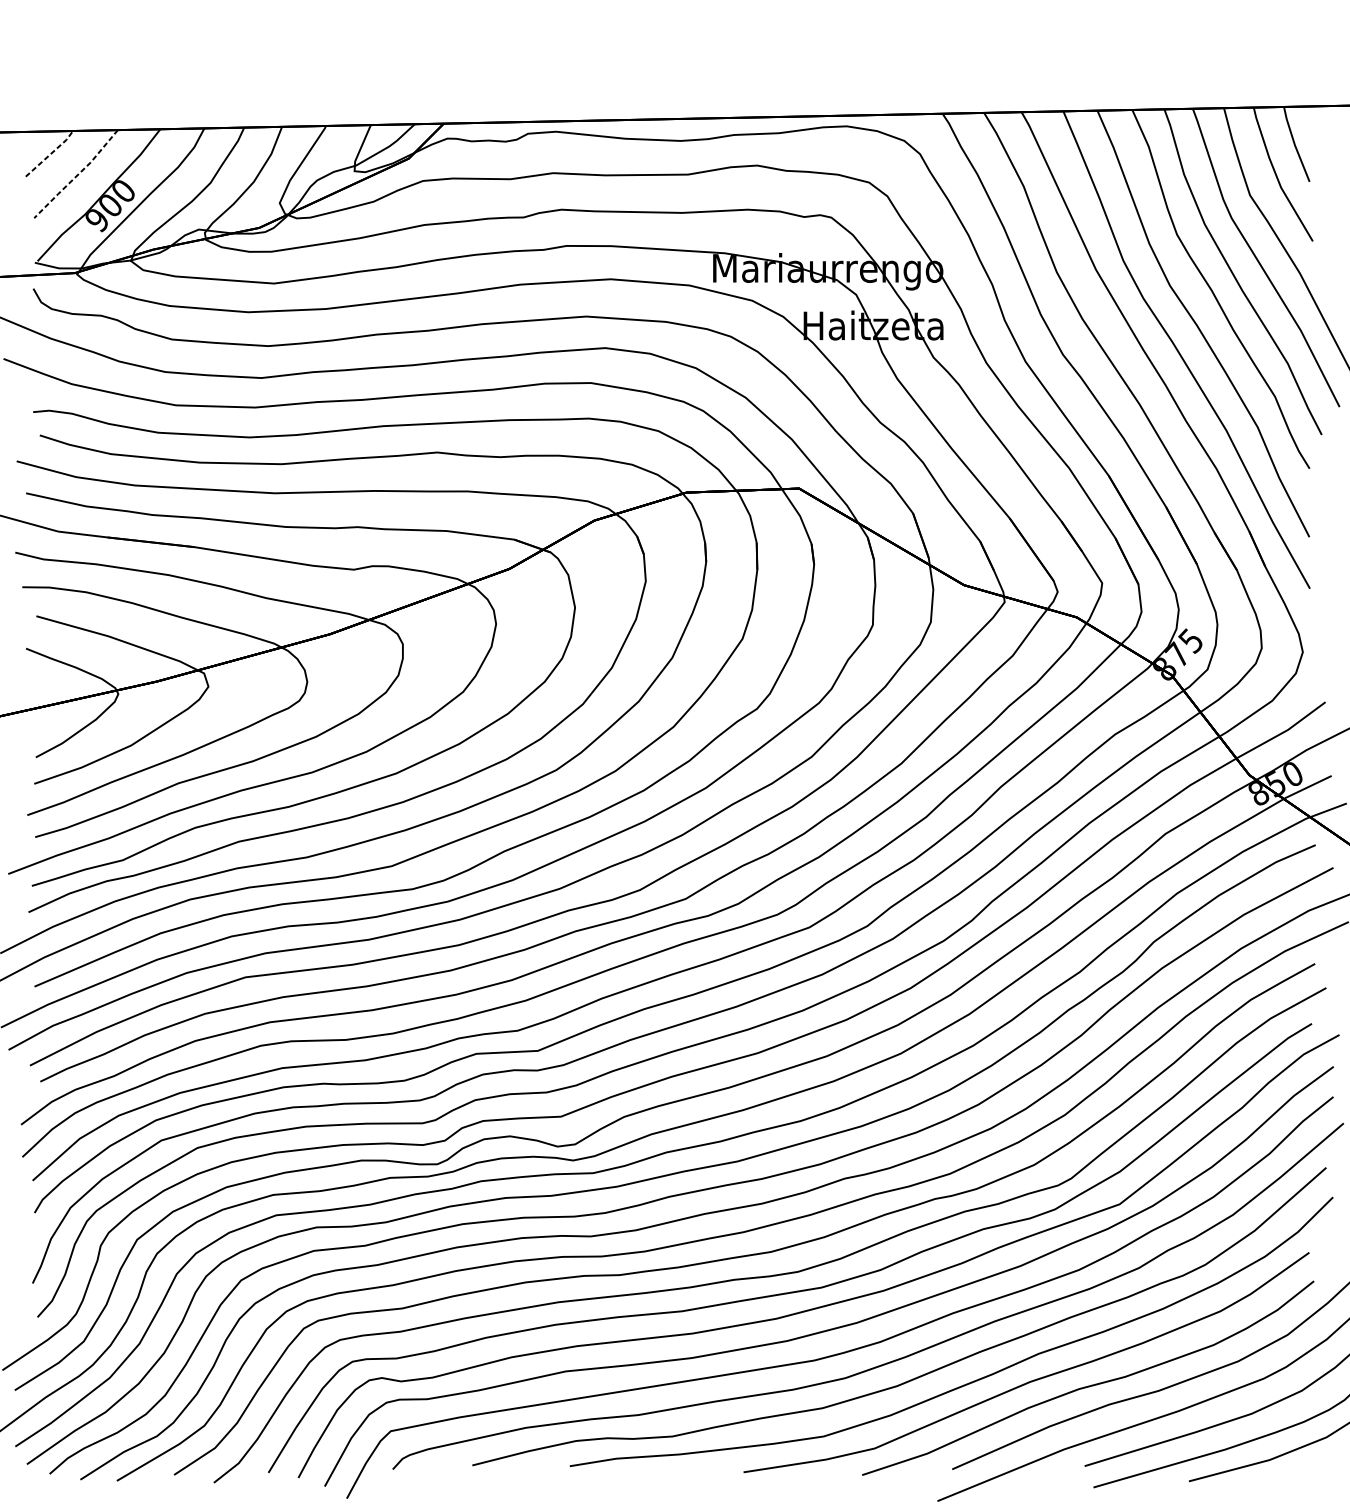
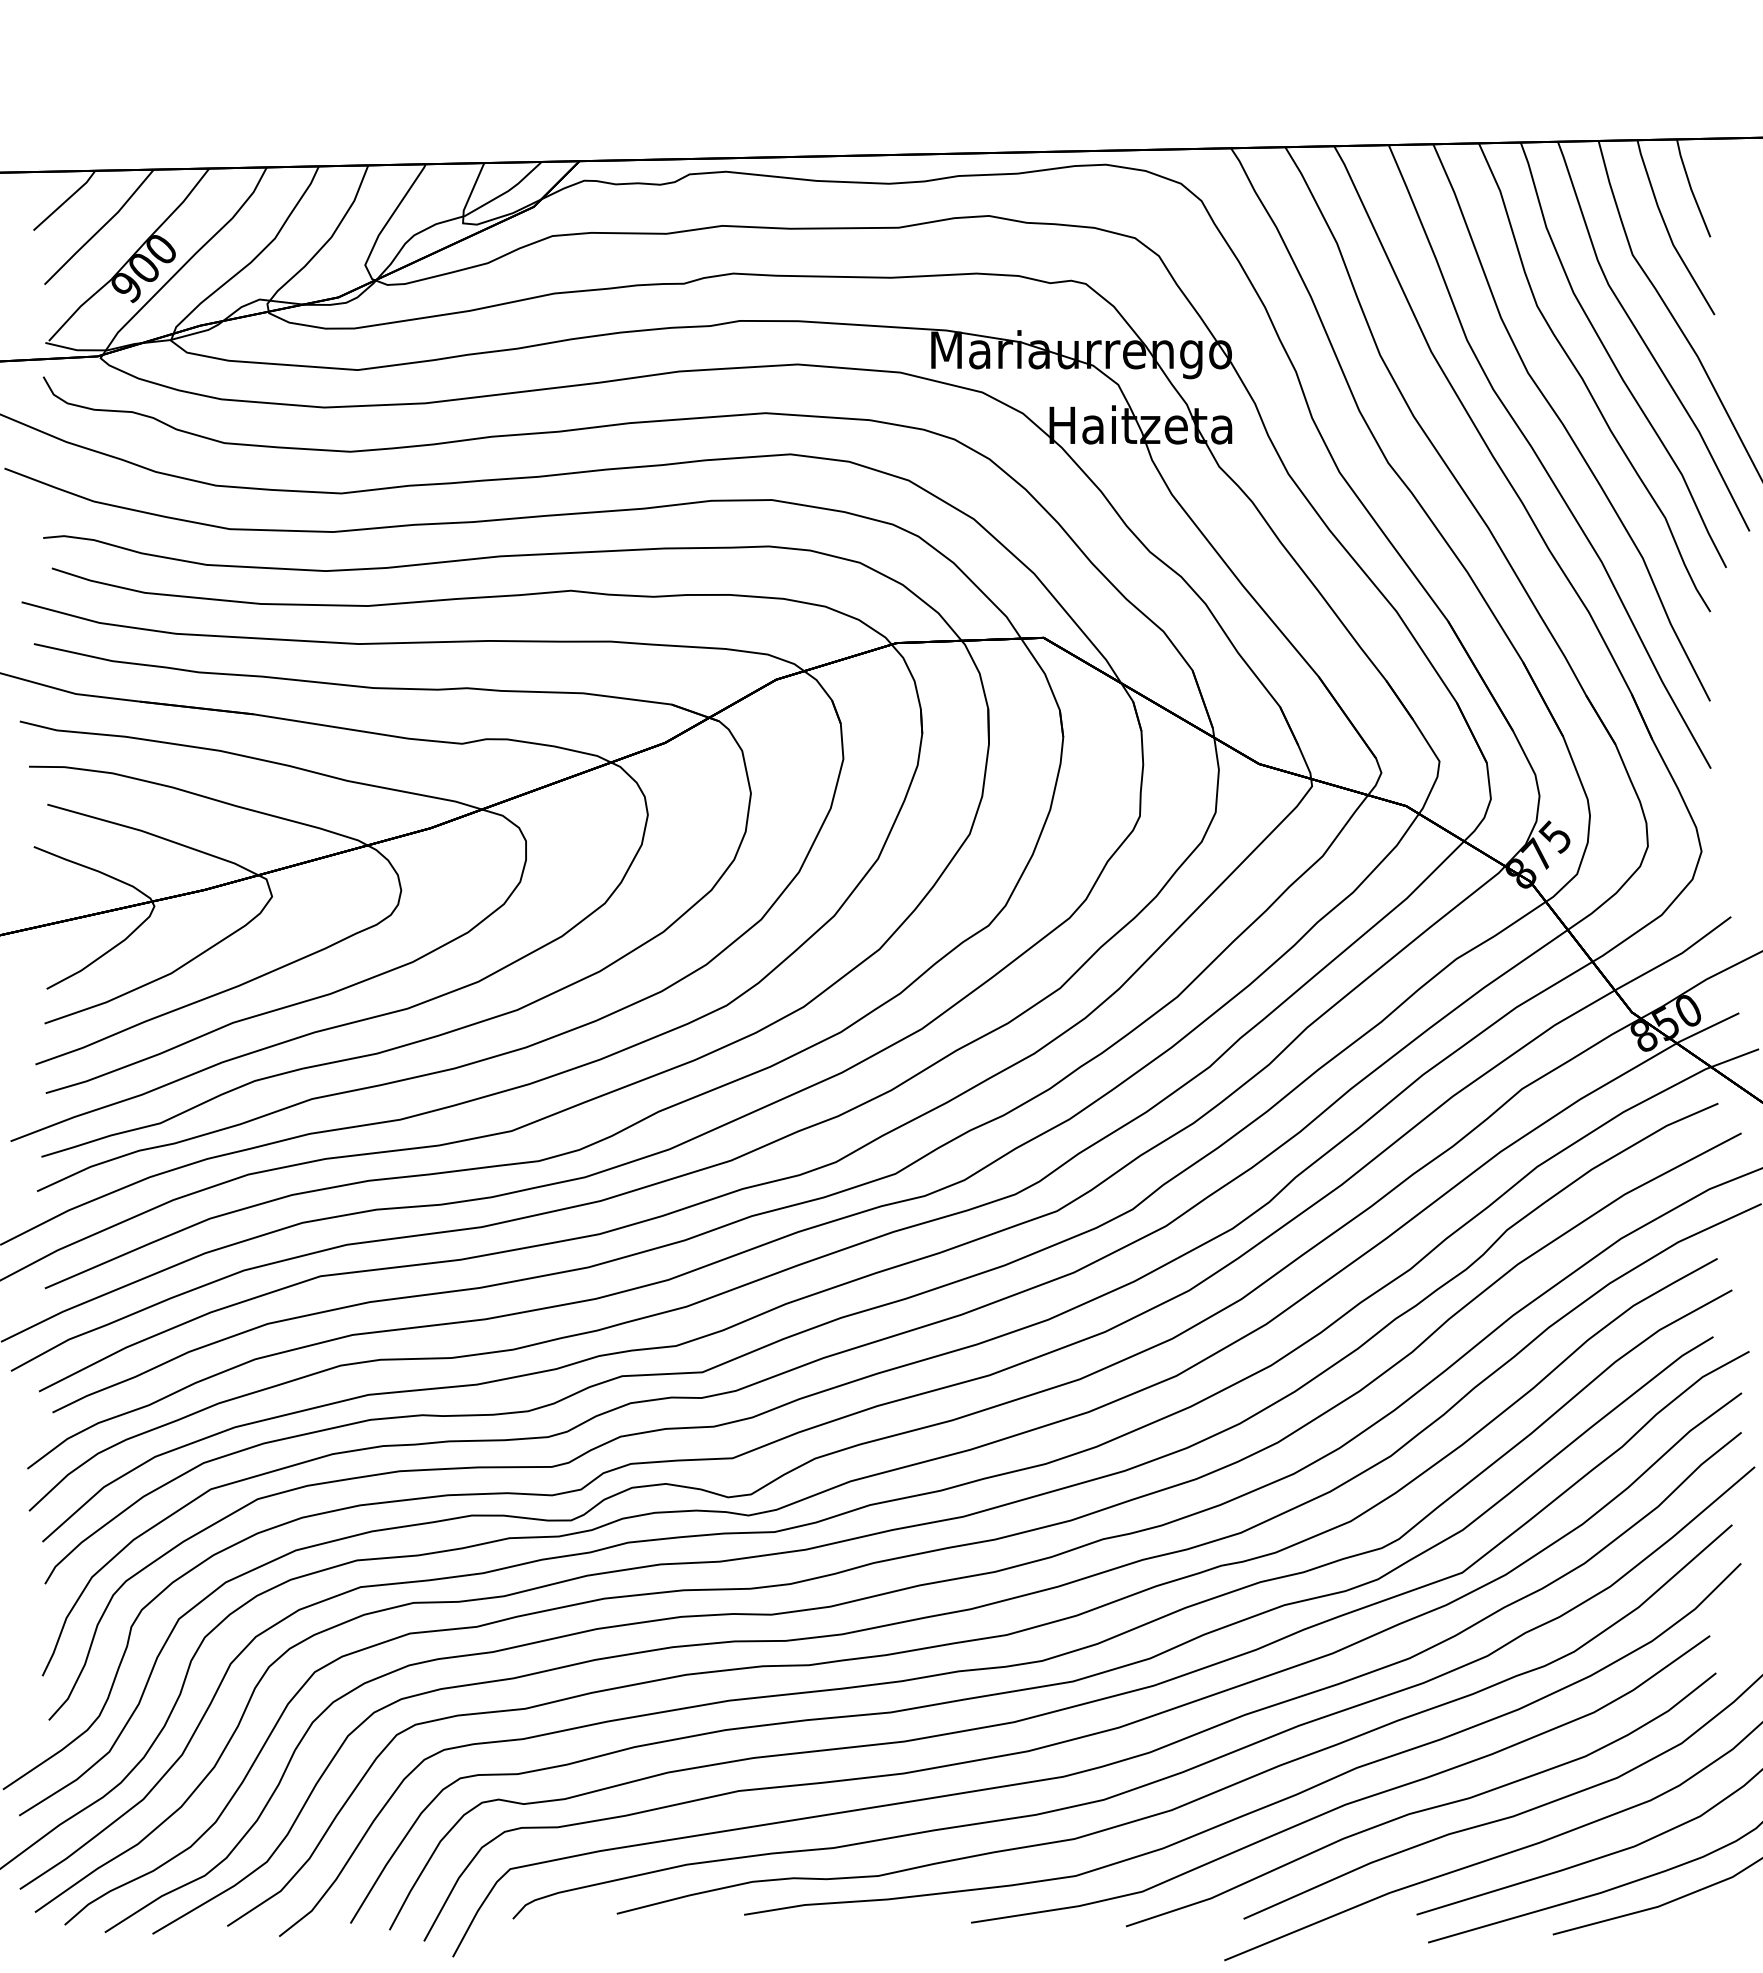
line: (51, 154) -> (66, 201), dashed -> solid
line: (77, 175) -> (100, 229), dashed -> solid

